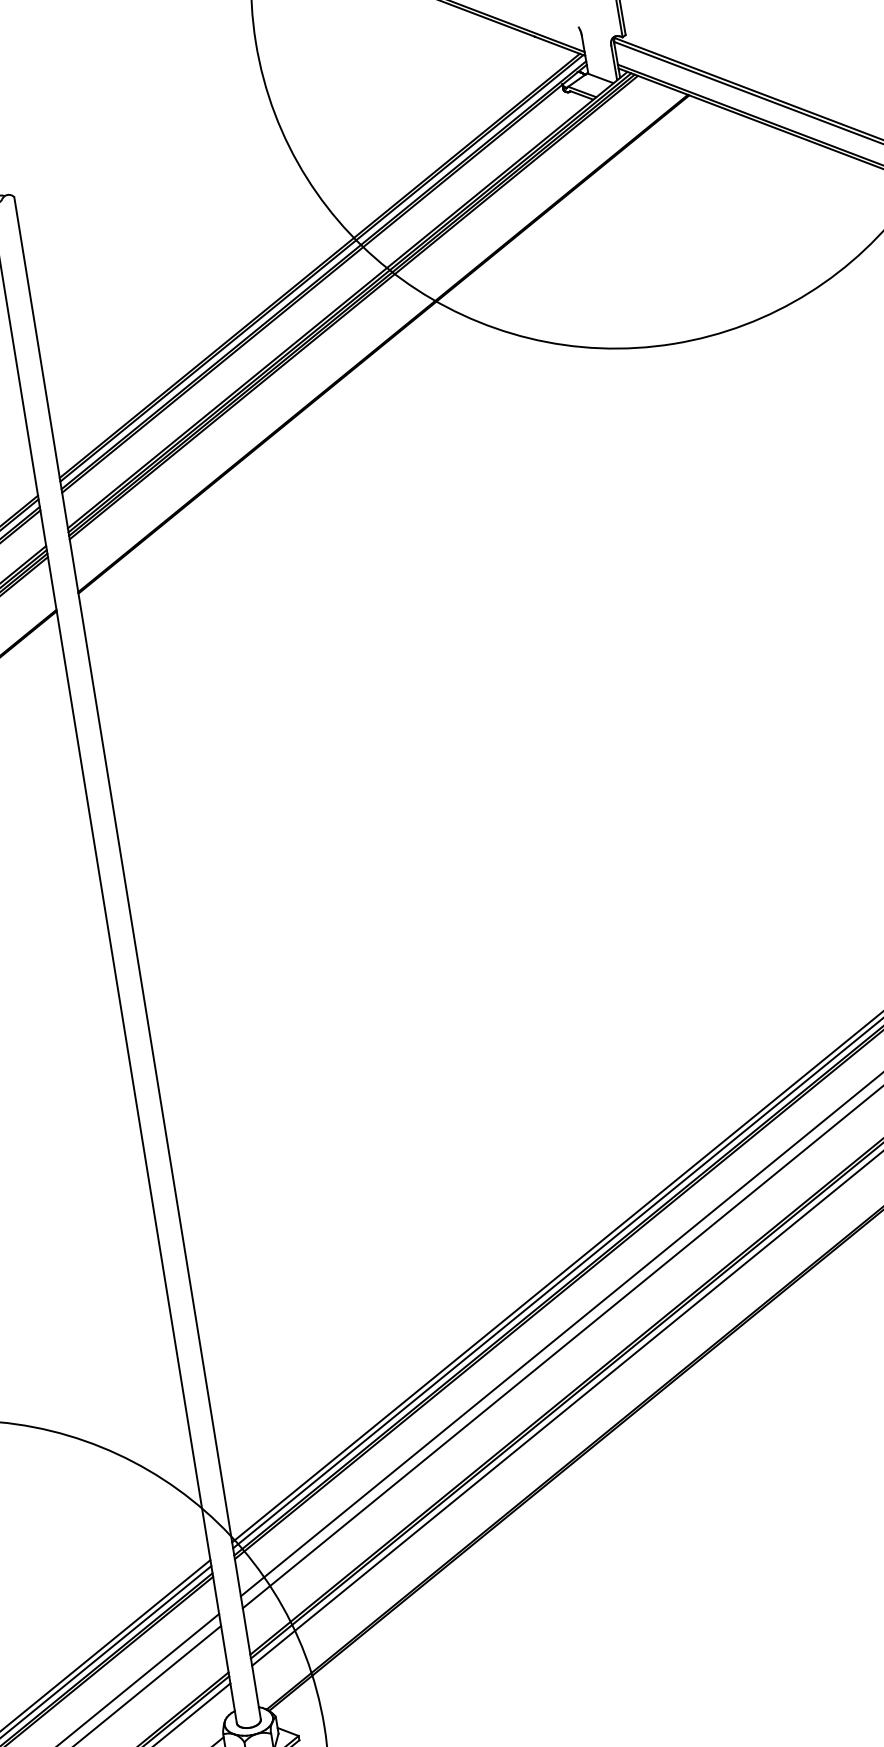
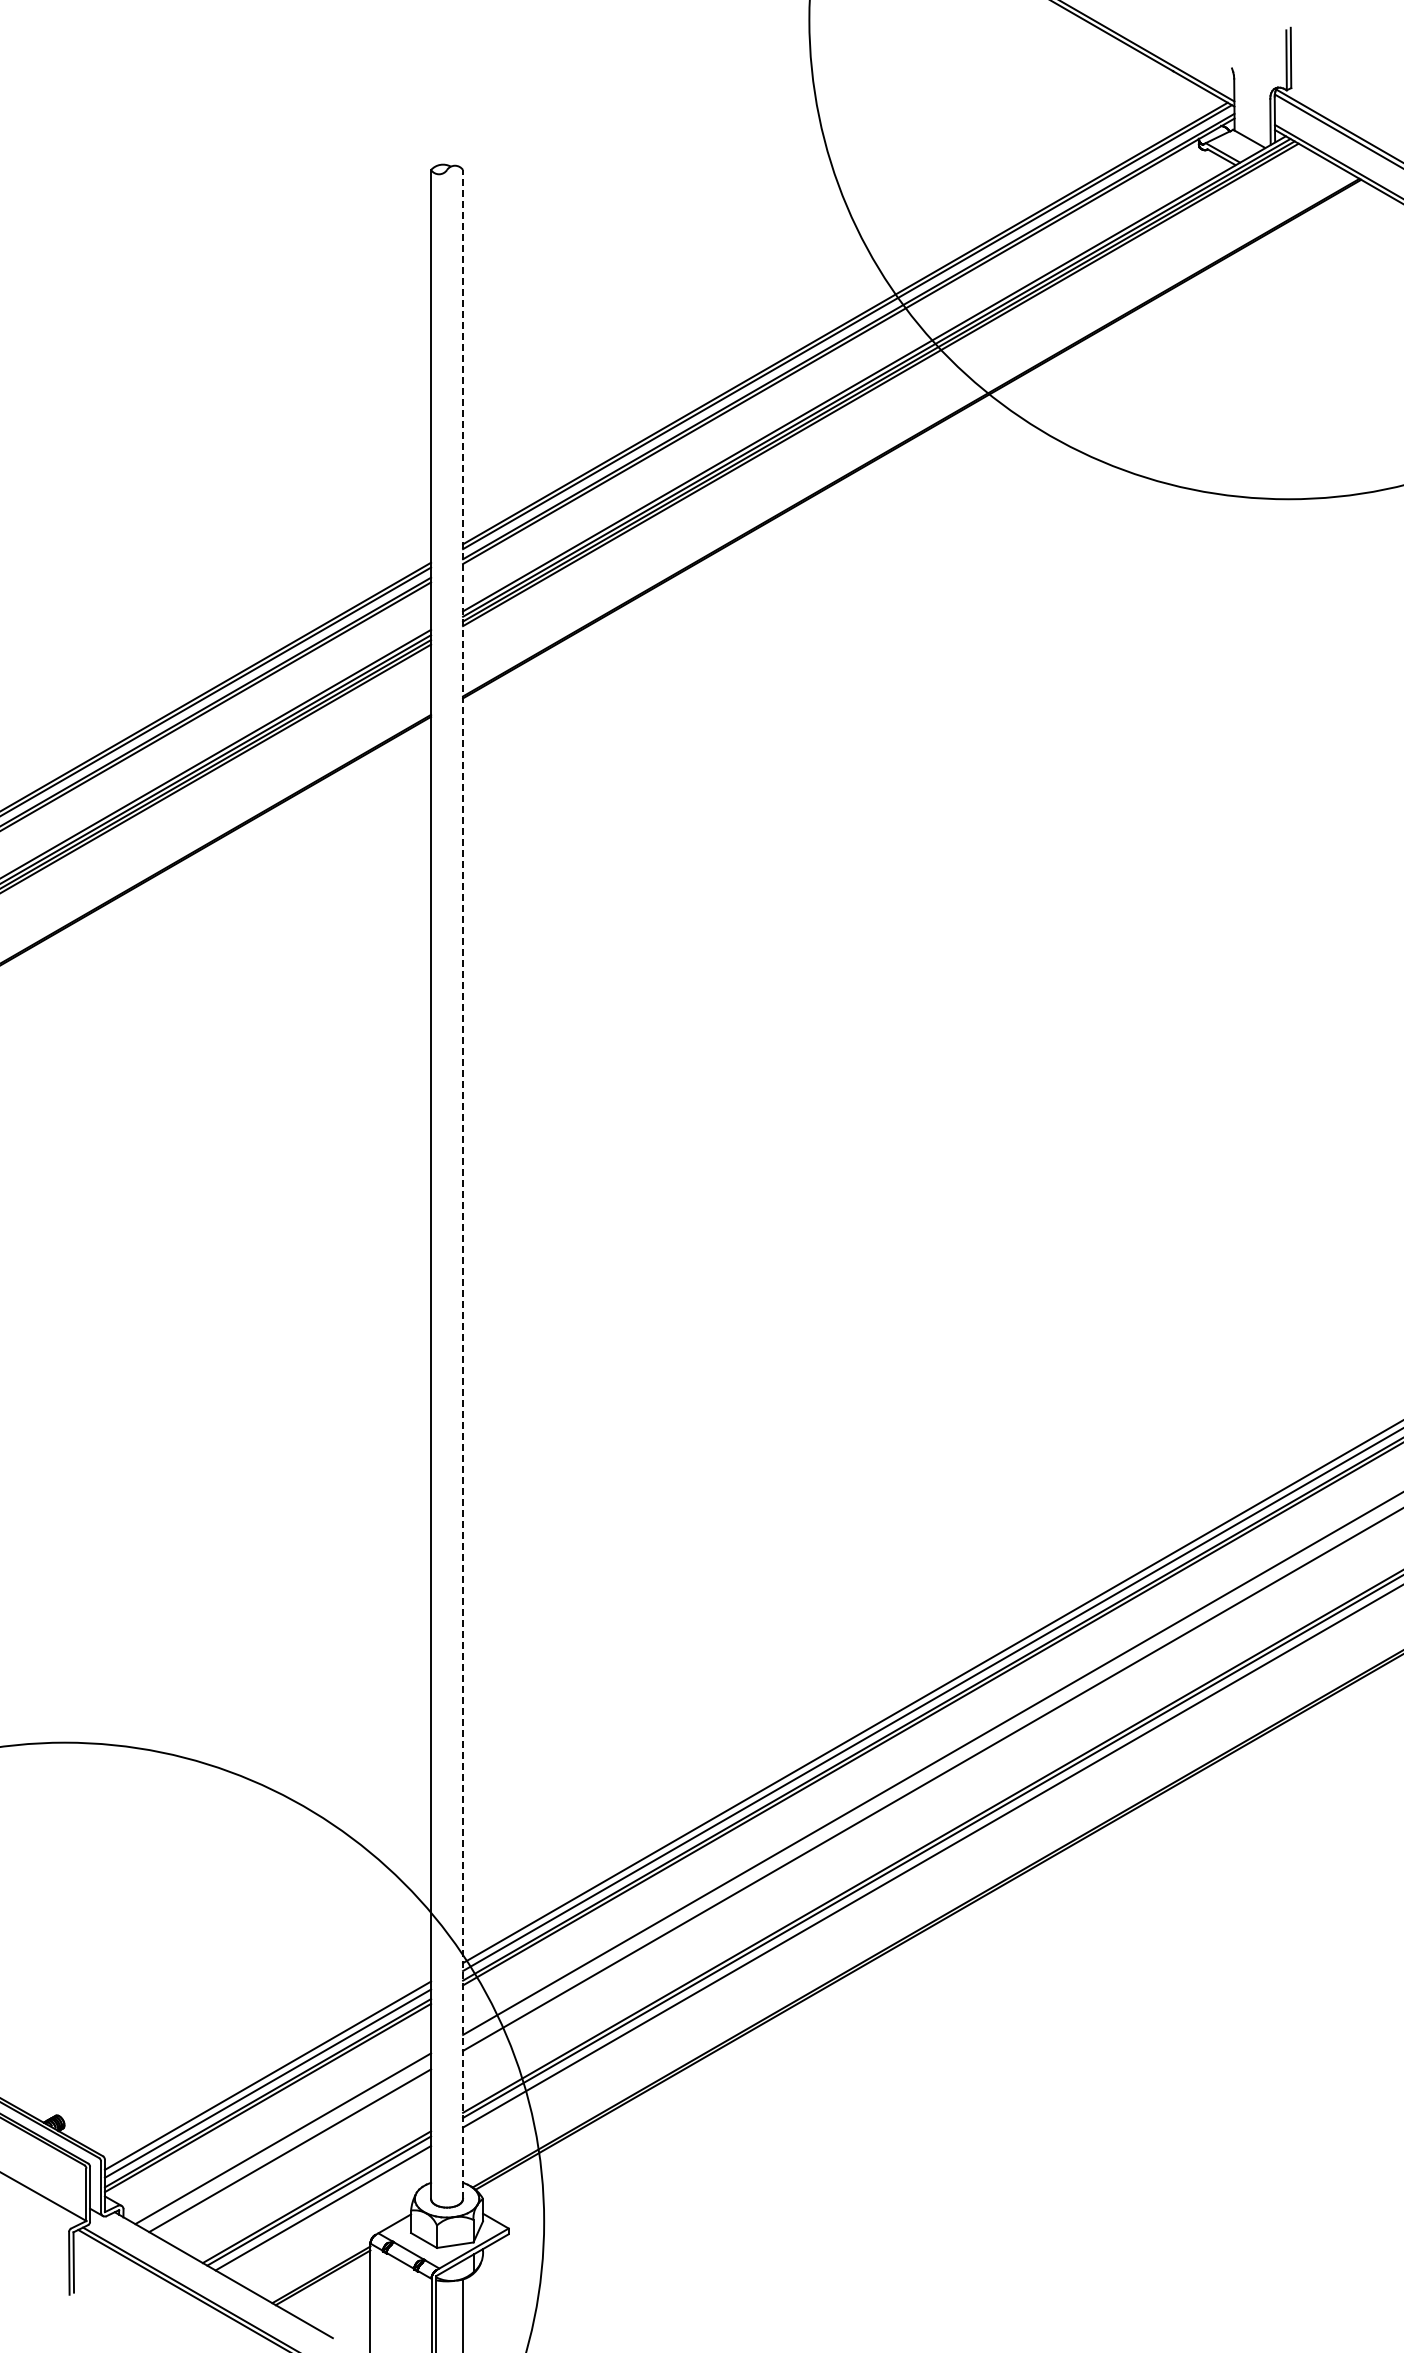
line: (137, 958) -> (463, 1184), solid -> dashed

